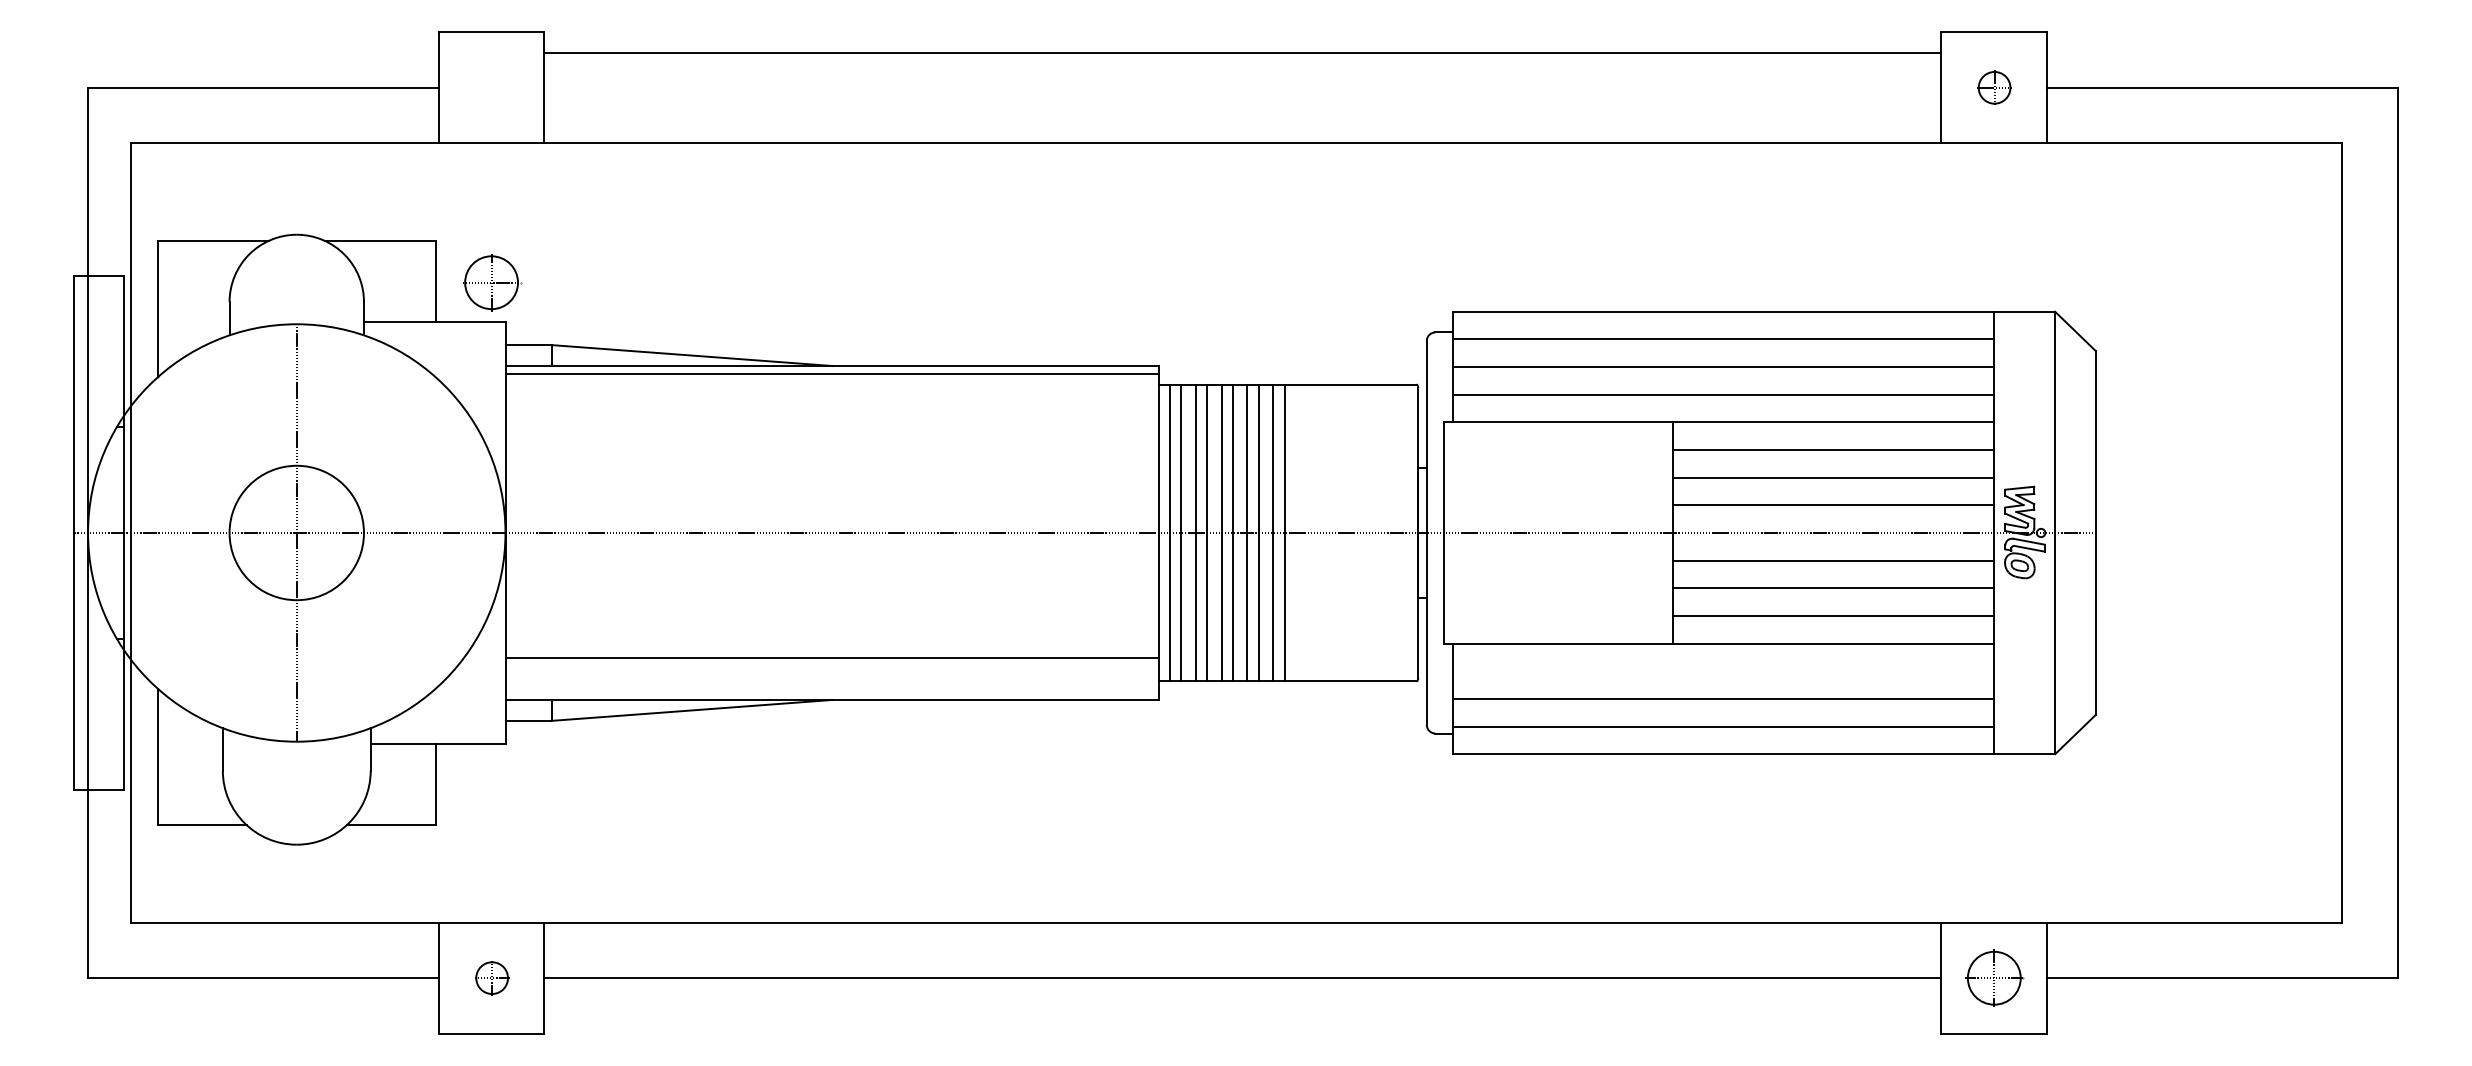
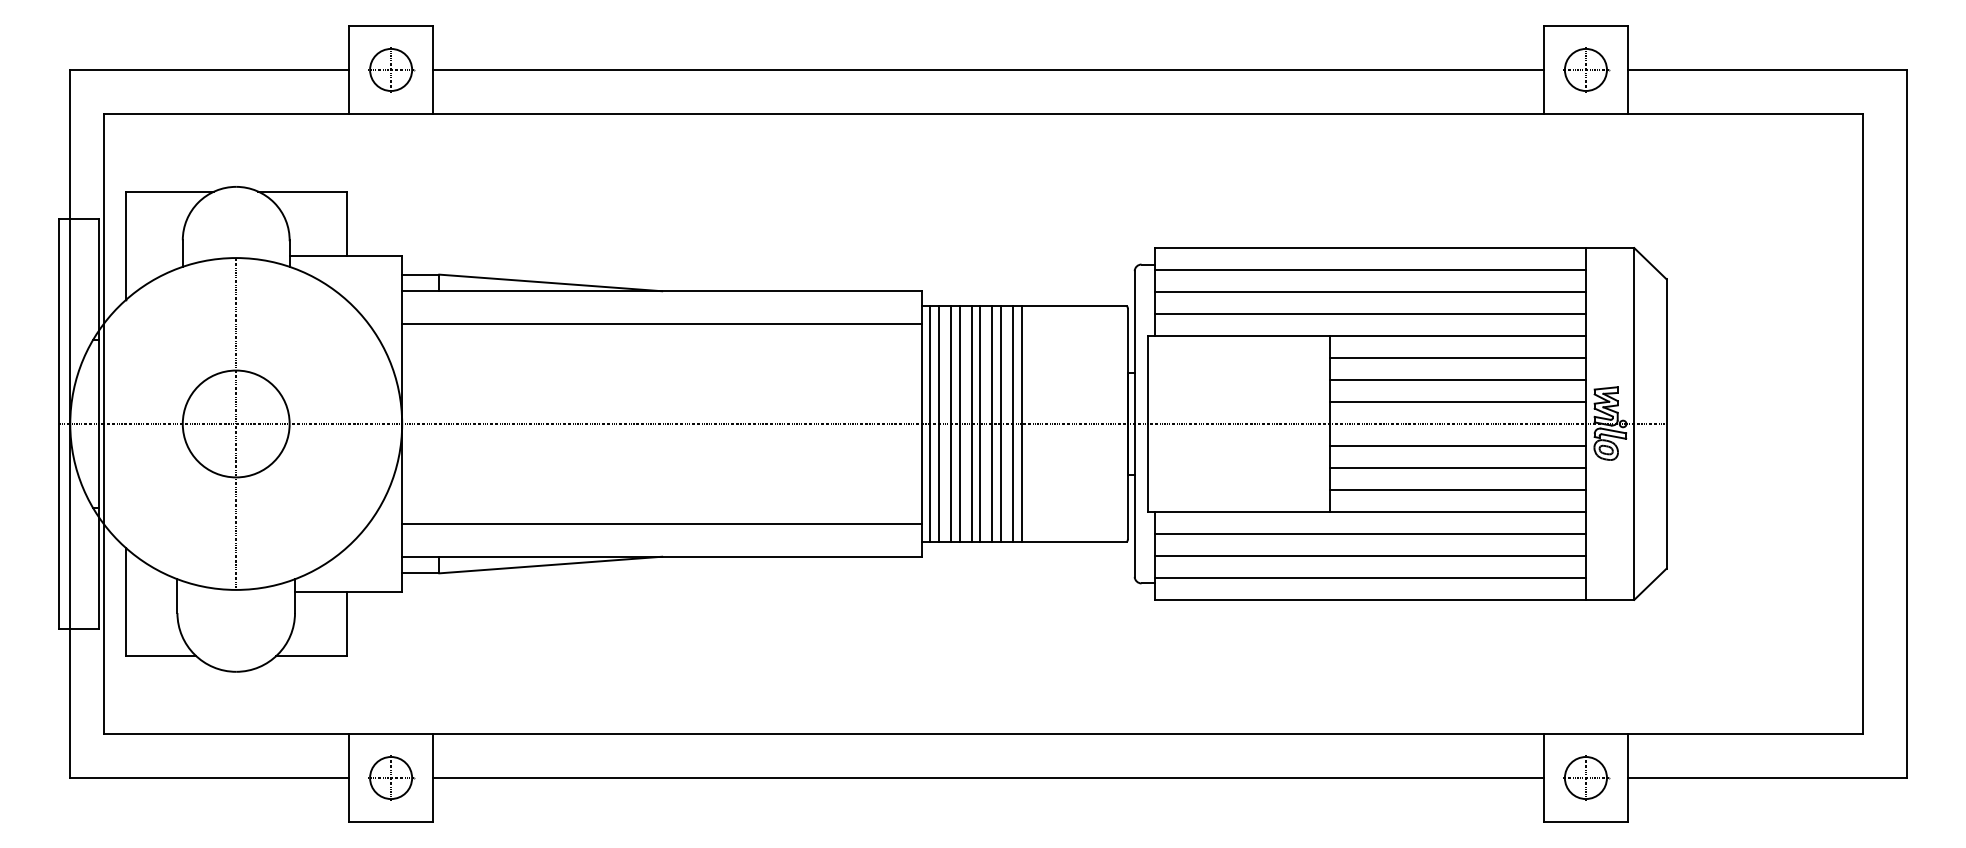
line: (1242, 52) -> (988, 69), moved
part: (1994, 87) -> (1586, 69), size x1.67
part: (492, 282) -> (391, 69), moved
line: (832, 373) -> (662, 324), moved
line: (1723, 671) -> (1370, 534), added
part: (492, 977) -> (391, 777), size x1.67

